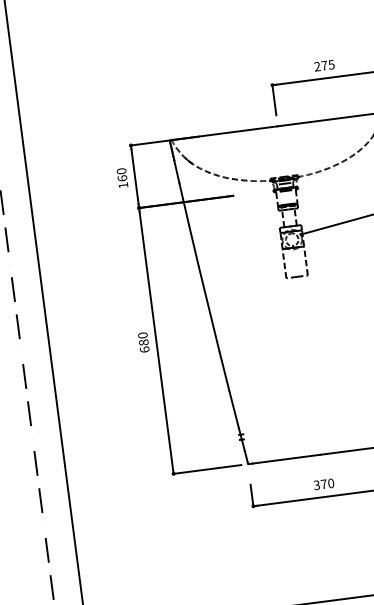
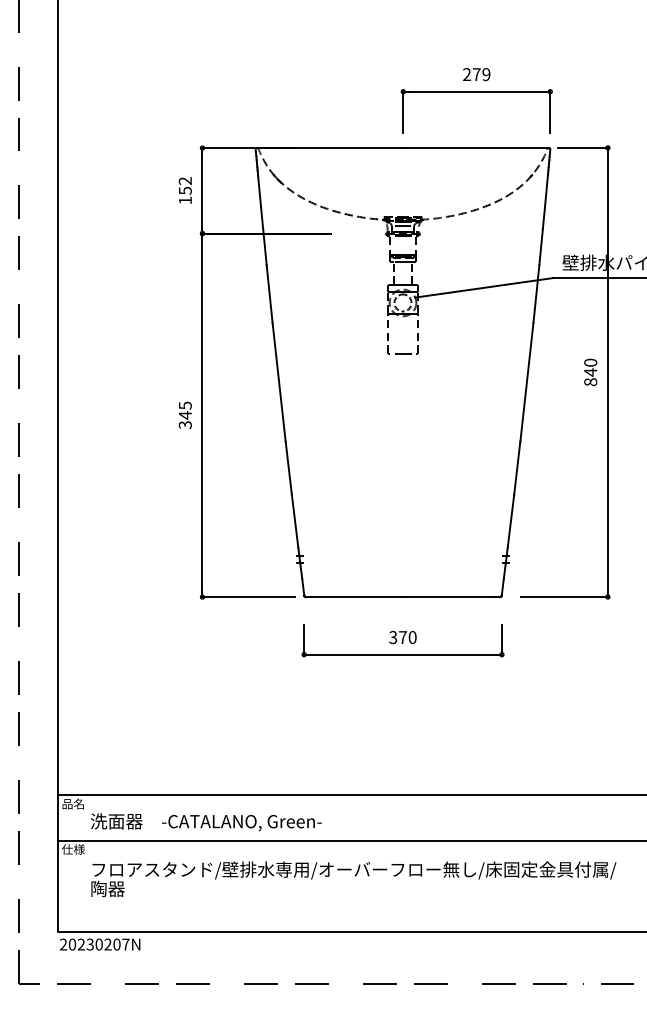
text: (331, 64) -> (486, 74), 275 -> 279
text: (121, 174) -> (184, 185), 160 -> 152
text: (143, 342) -> (184, 415), 680 -> 345

